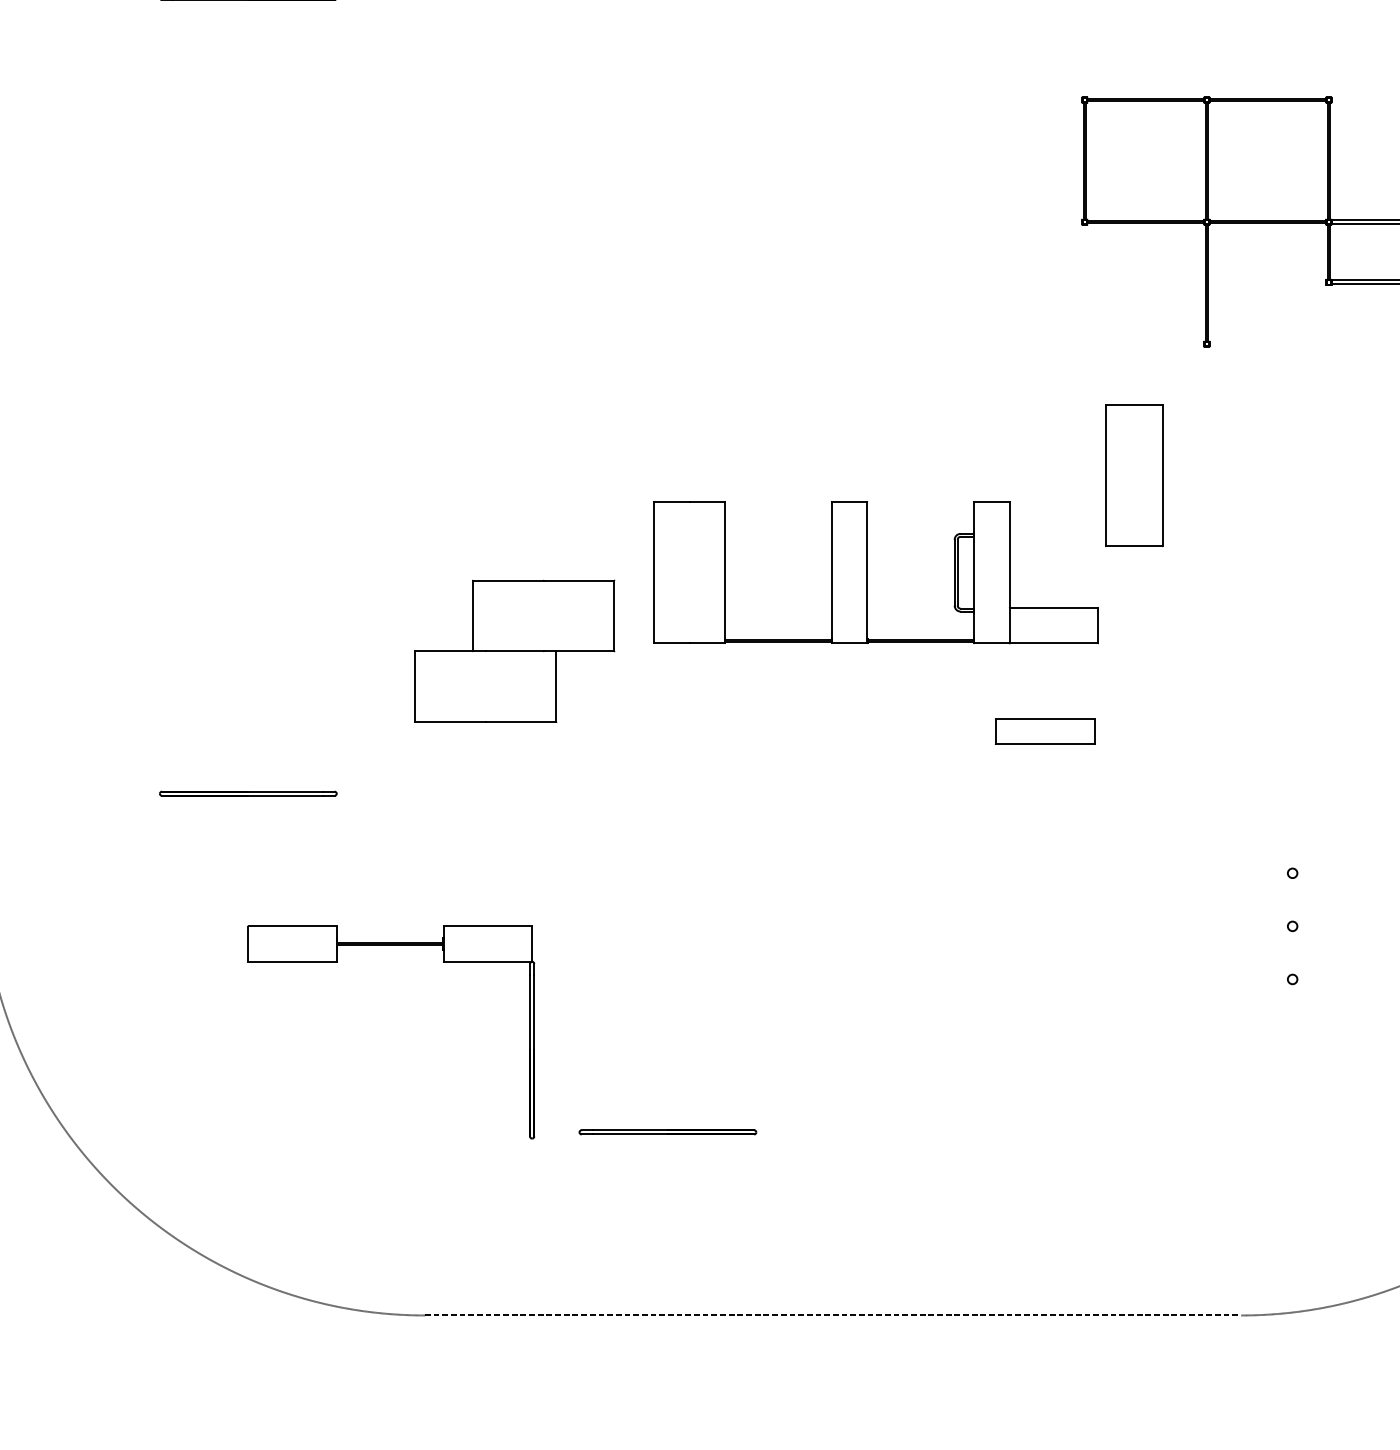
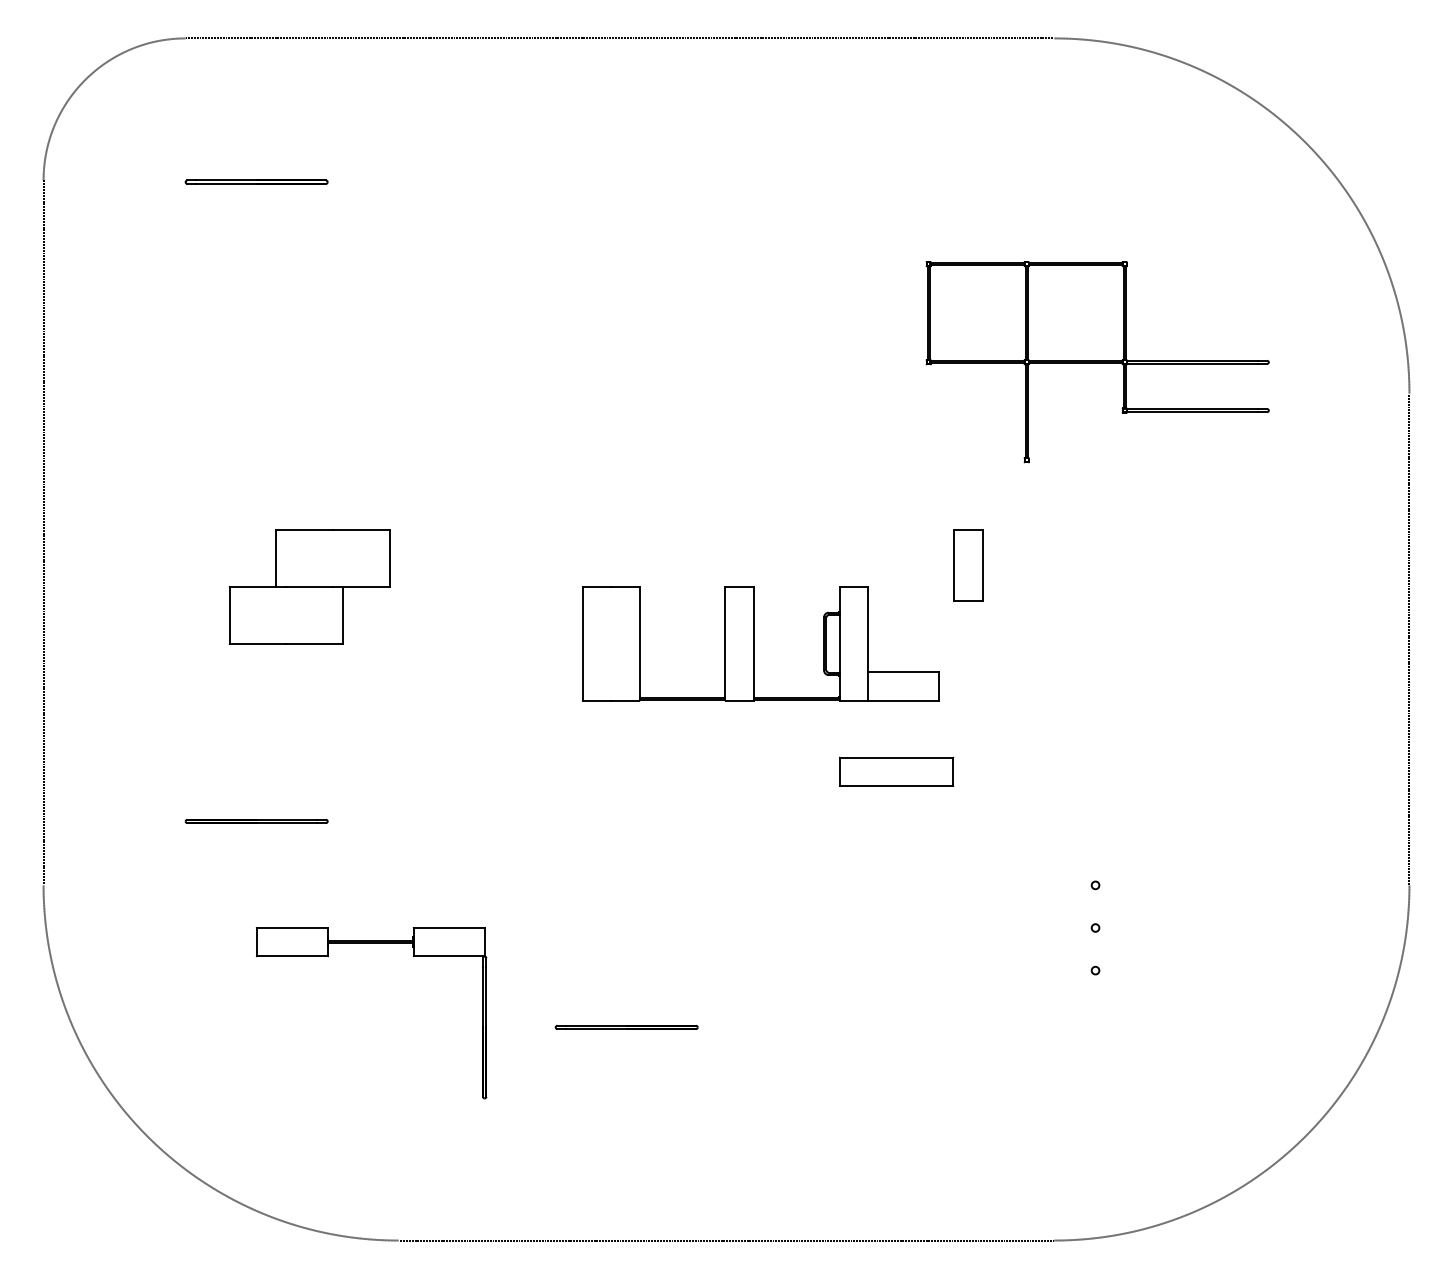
part: (1134, 475) -> (968, 565), size x0.62
part: (514, 650) -> (309, 586), moved
part: (1044, 731) -> (896, 771), size x1.43
line: (667, 1131) -> (626, 1026), moved

